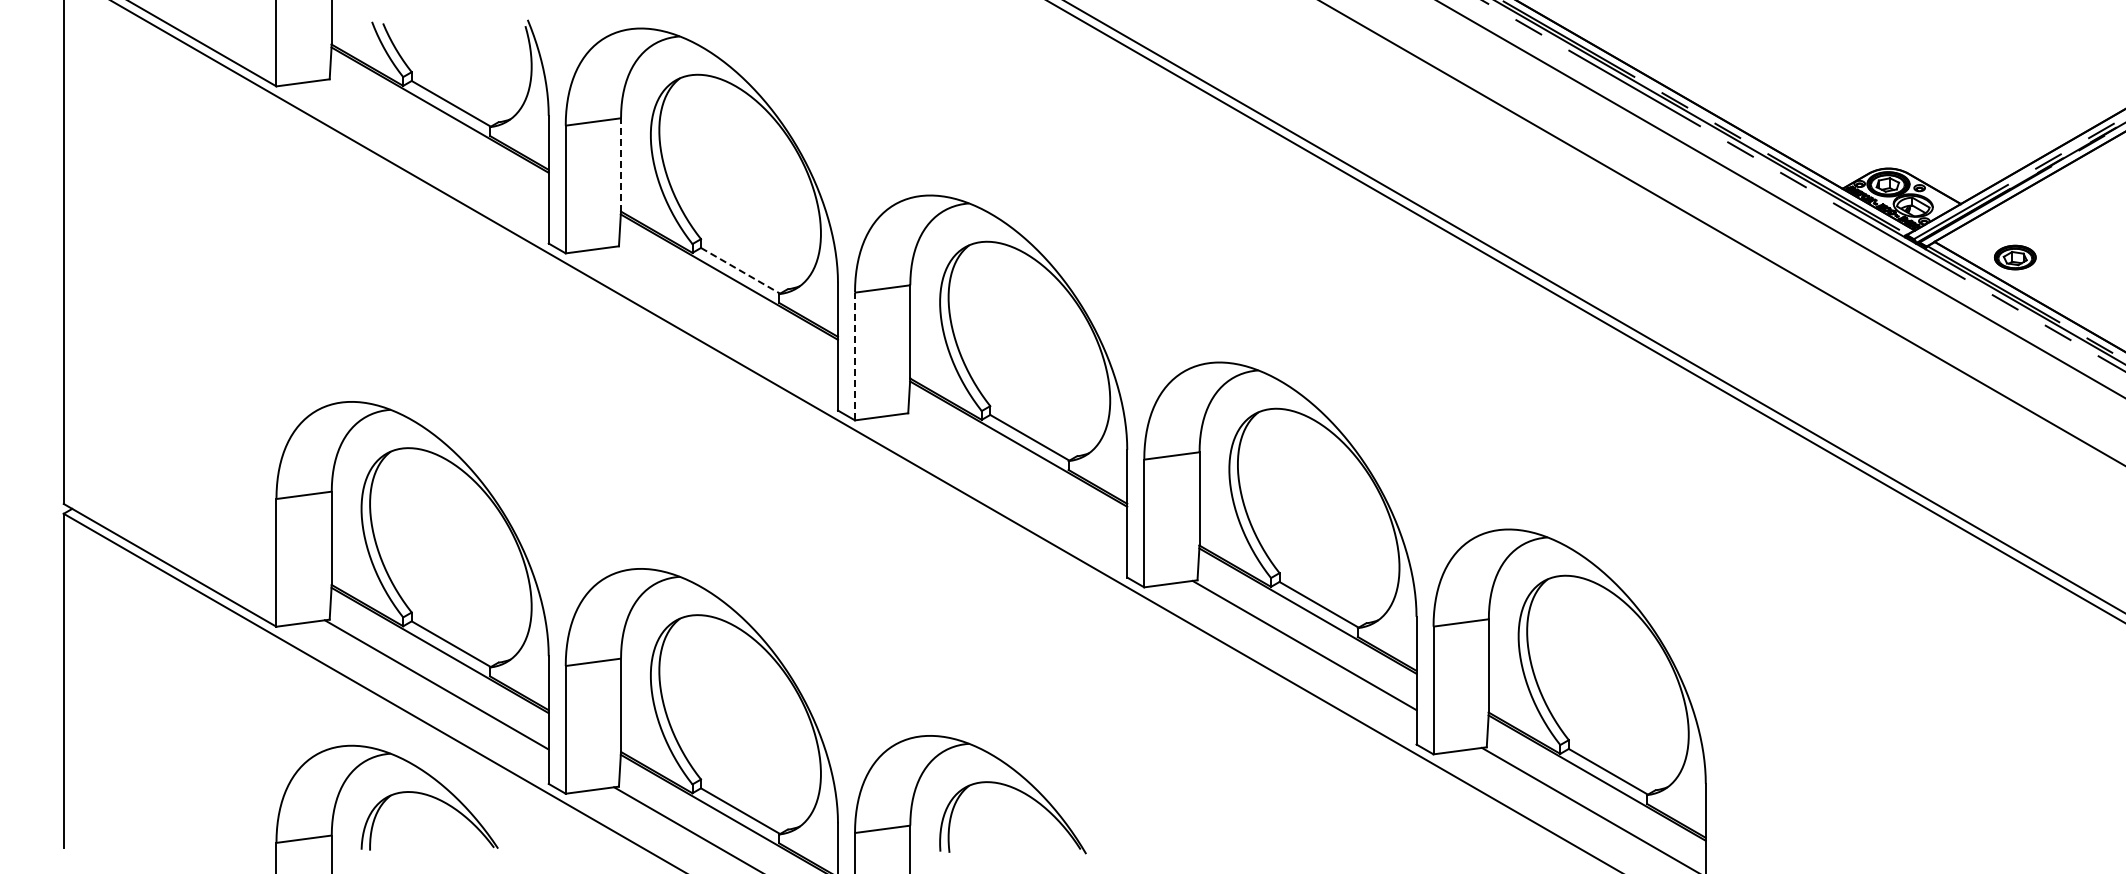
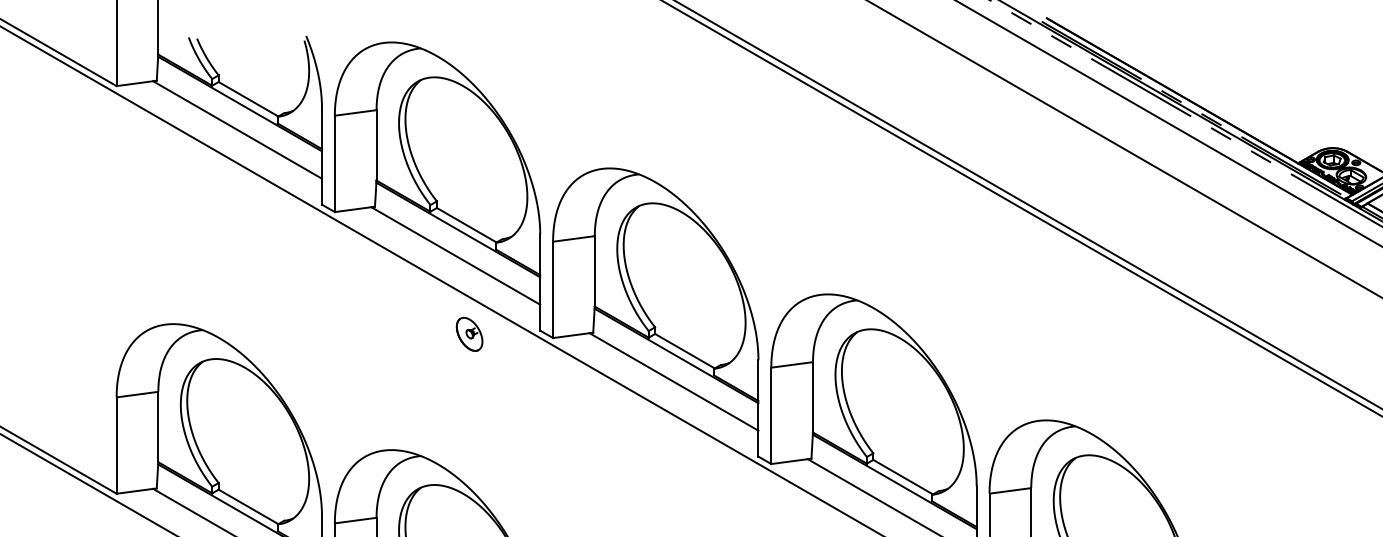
line: (436, 144) -> (237, 129), added
line: (621, 164) -> (376, 145), dashed -> solid
line: (740, 270) -> (466, 225), dashed -> solid
line: (725, 311) -> (455, 255), added
line: (855, 356) -> (553, 289), dashed -> solid
part: (744, 415) -> (469, 334), added
line: (1015, 478) -> (674, 381), added

